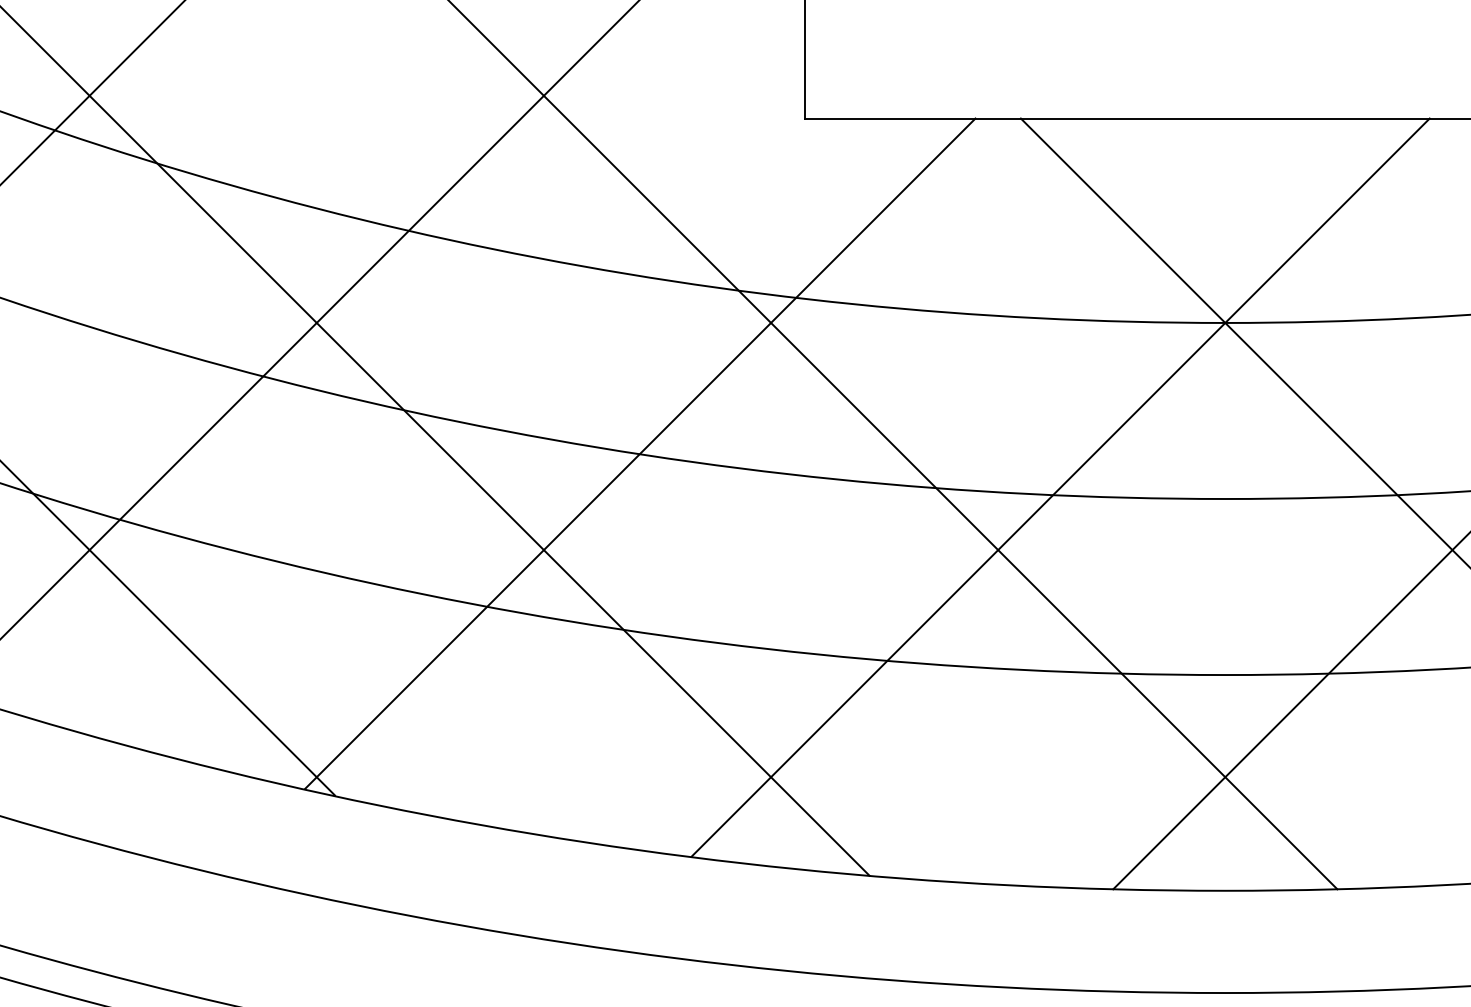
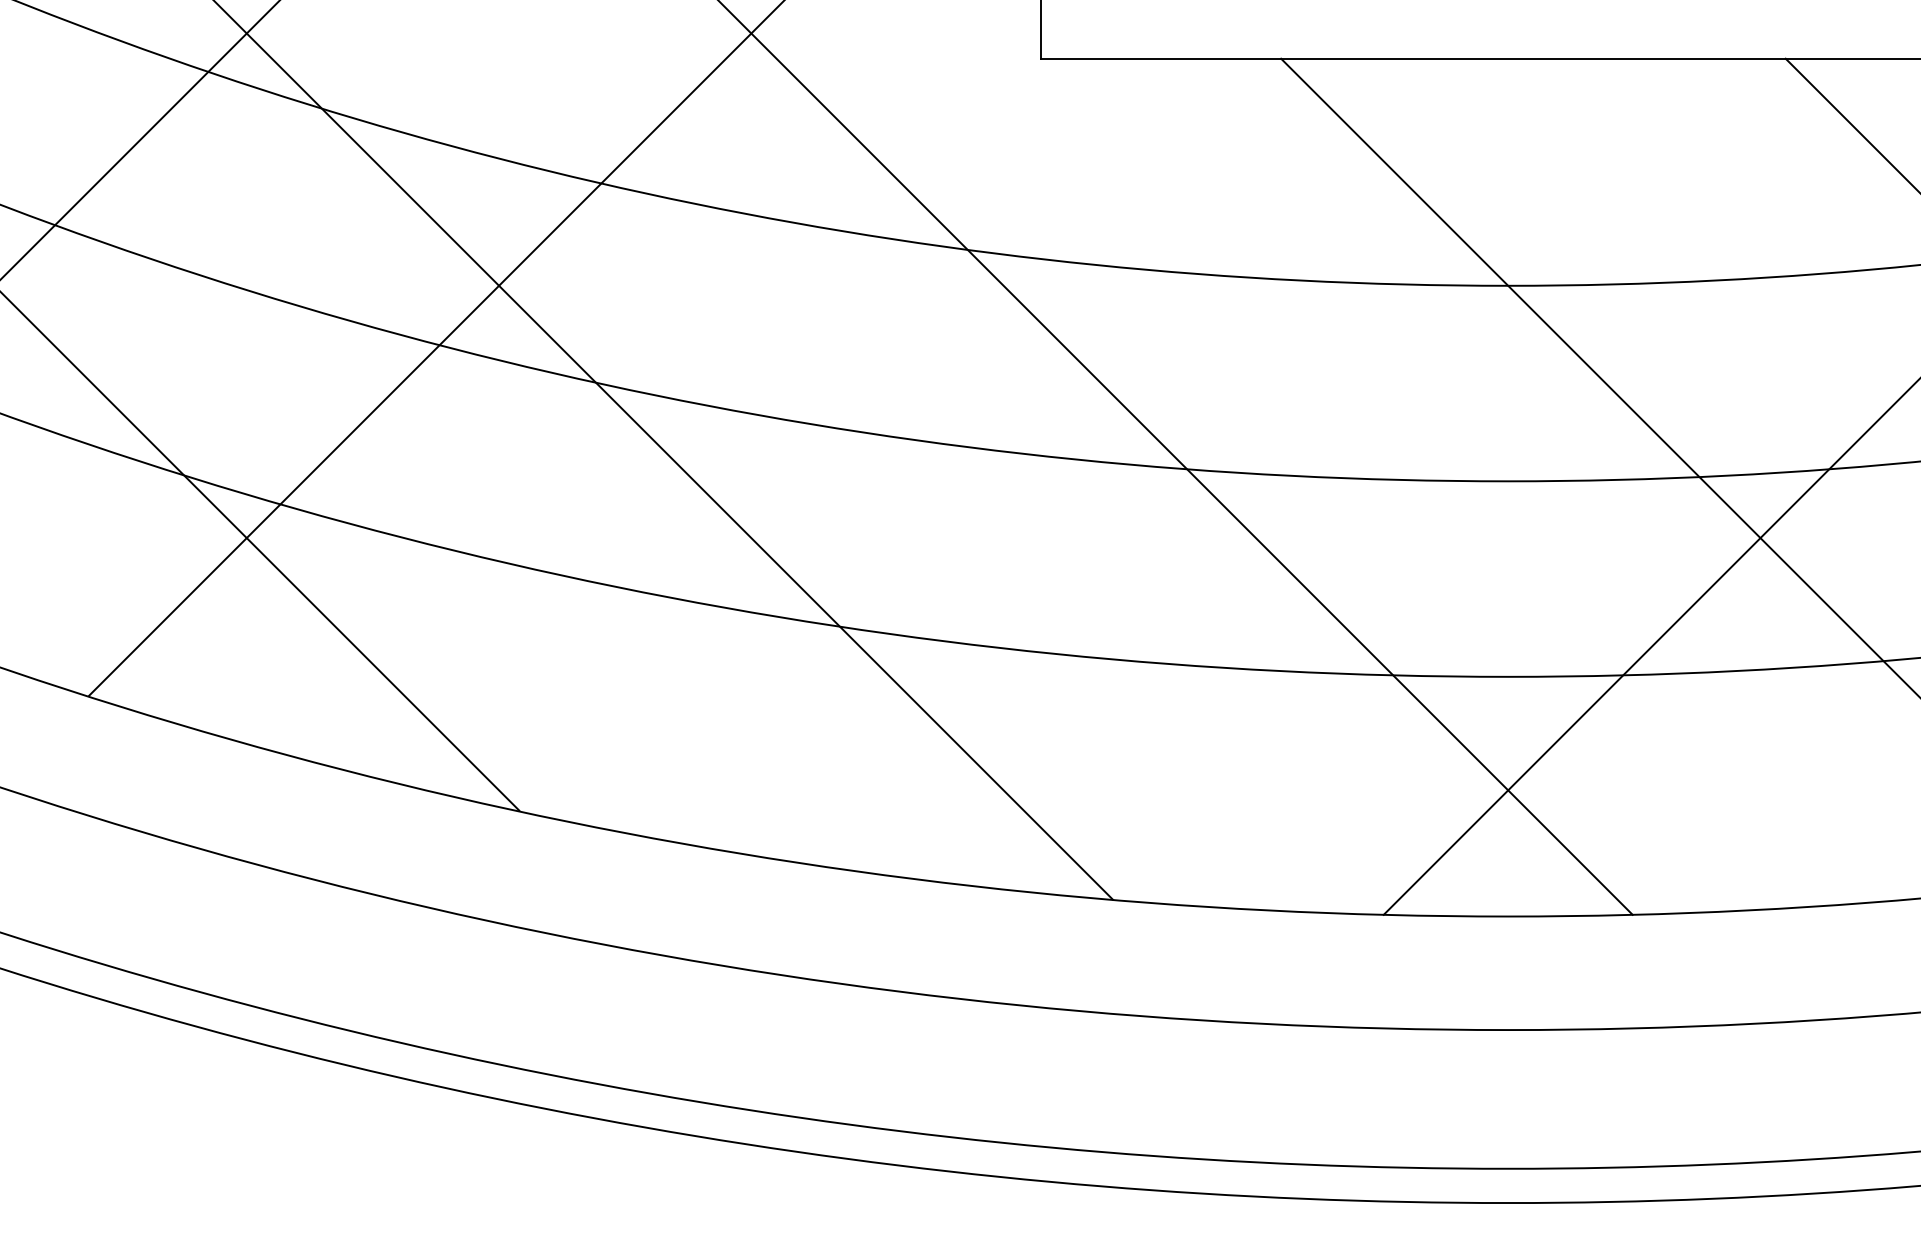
line: (640, 453) -> (858, 430), removed
line: (1060, 487) -> (1325, 468), removed

